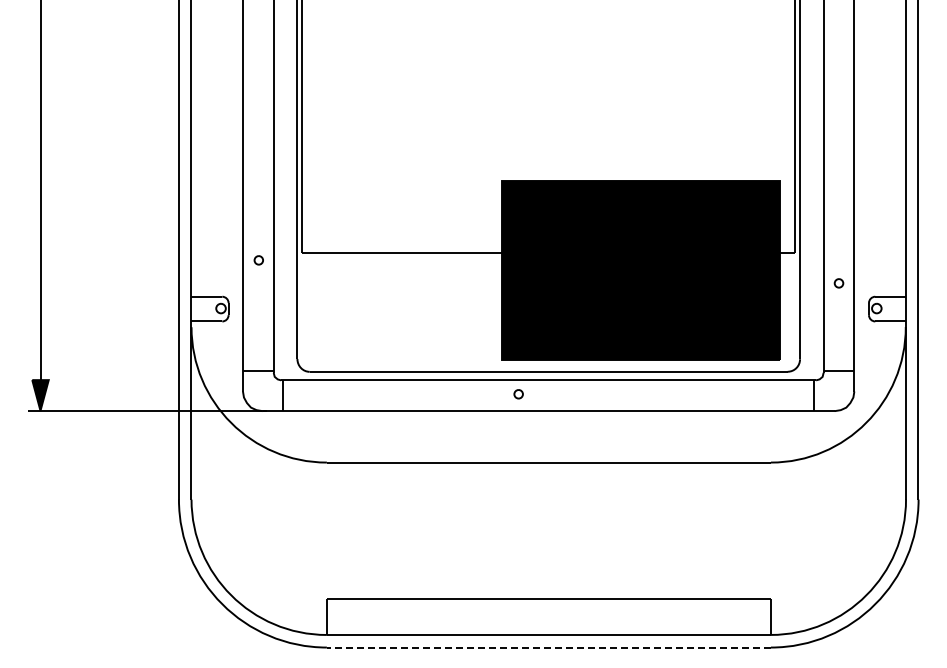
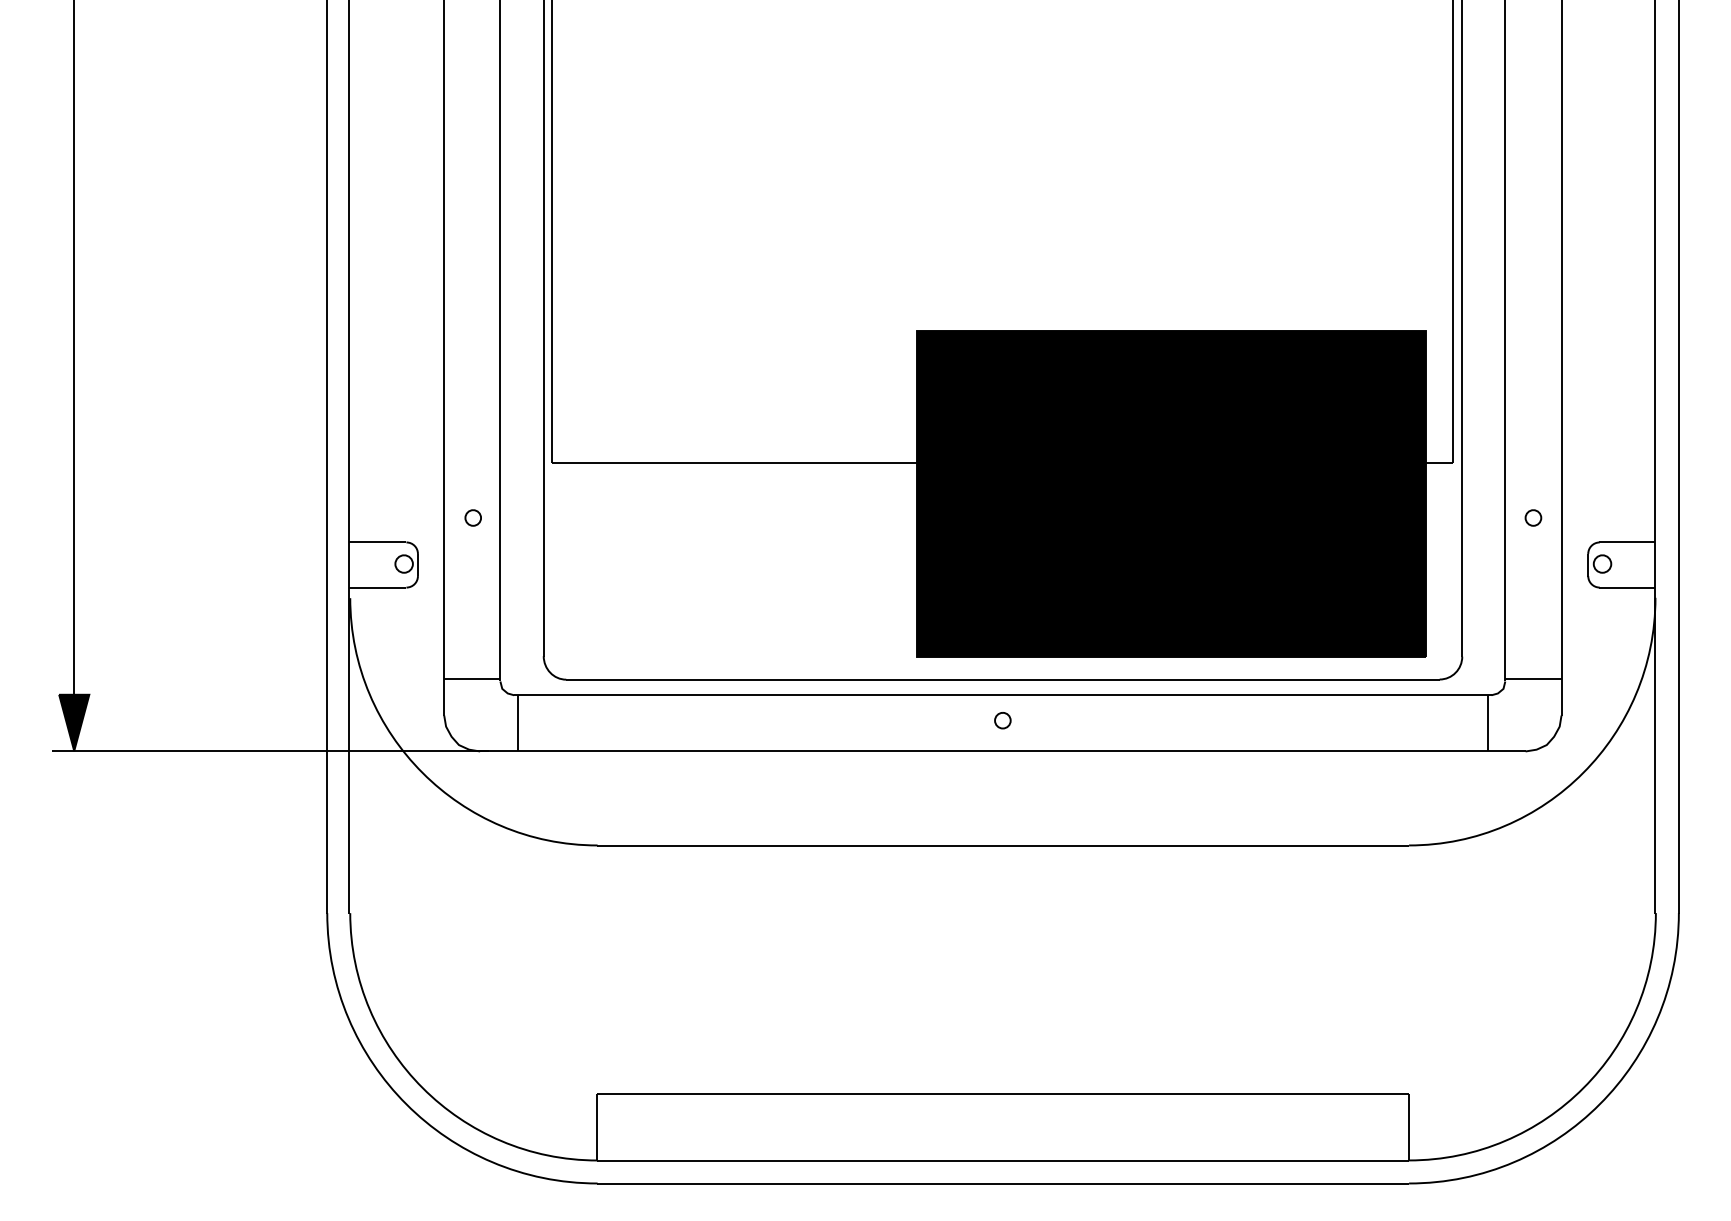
part: (258, 260) -> (472, 518), moved
part: (518, 394) -> (1002, 721), moved
line: (548, 648) -> (1002, 1185), dashed -> solid

